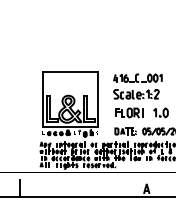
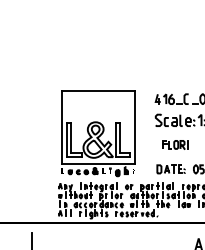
part: (129, 112) -> (175, 144), size x0.7

